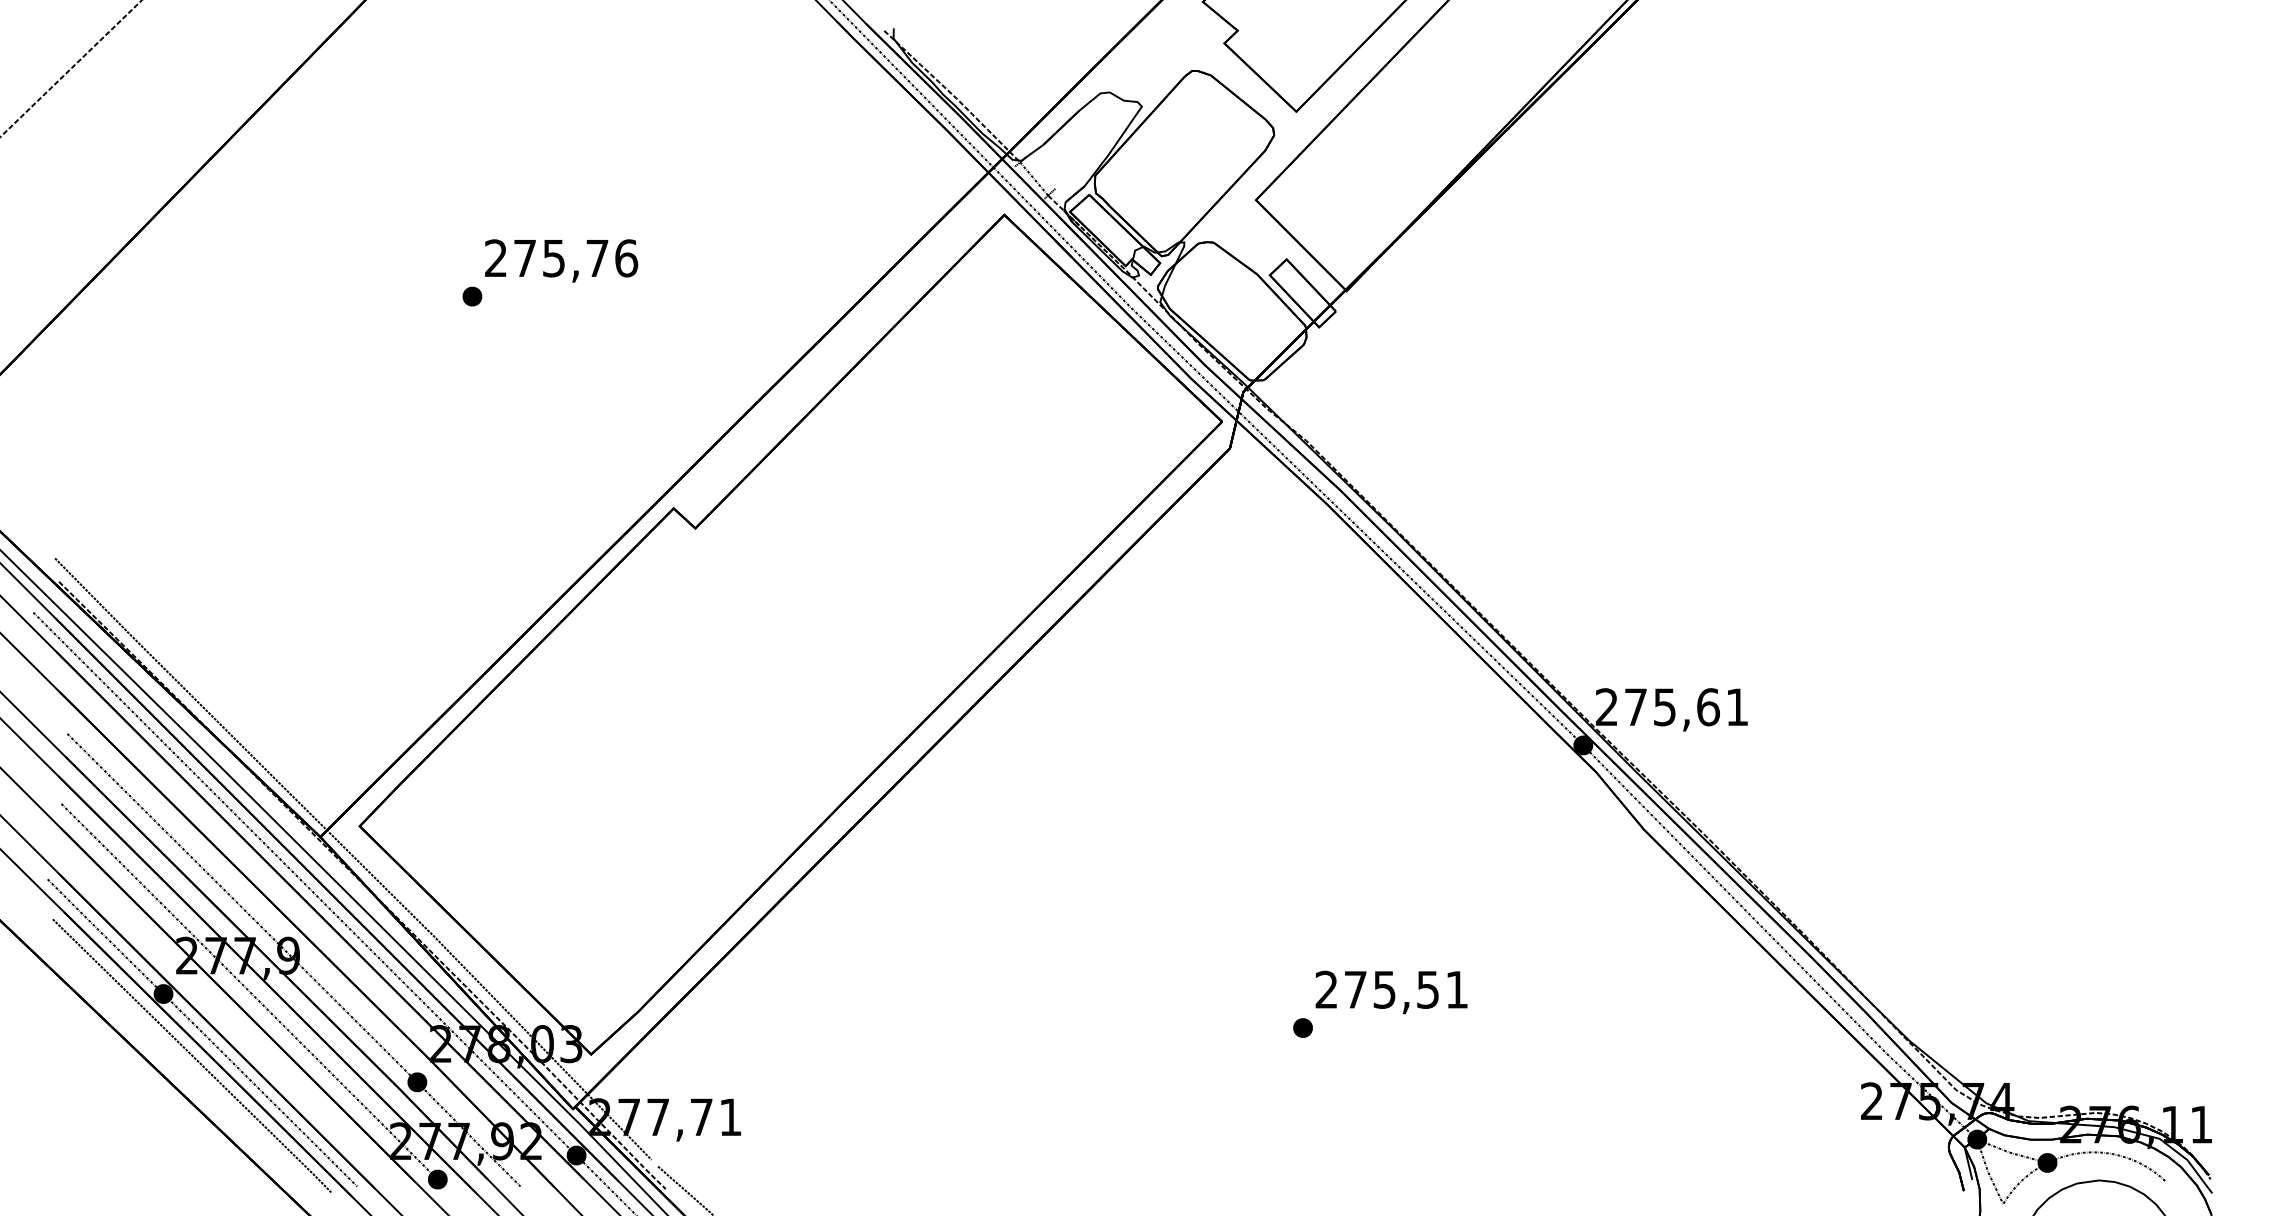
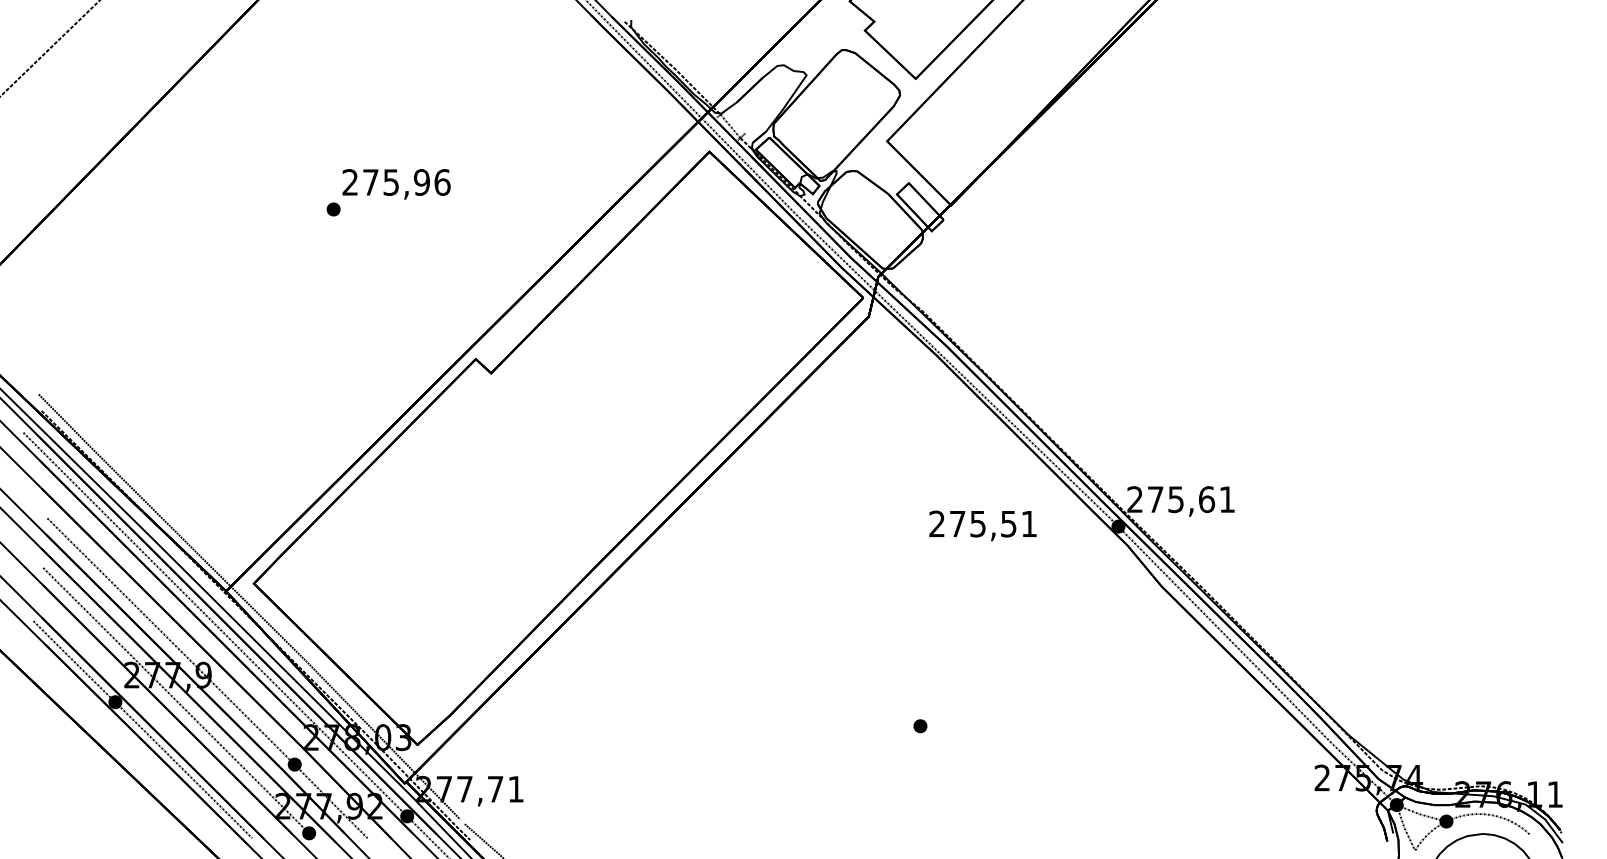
text: (597, 258) -> (421, 182), 275,76 -> 275,96
text: (1391, 992) -> (982, 525), moved
curve: (191, 1055) -> (135, 745), removed

